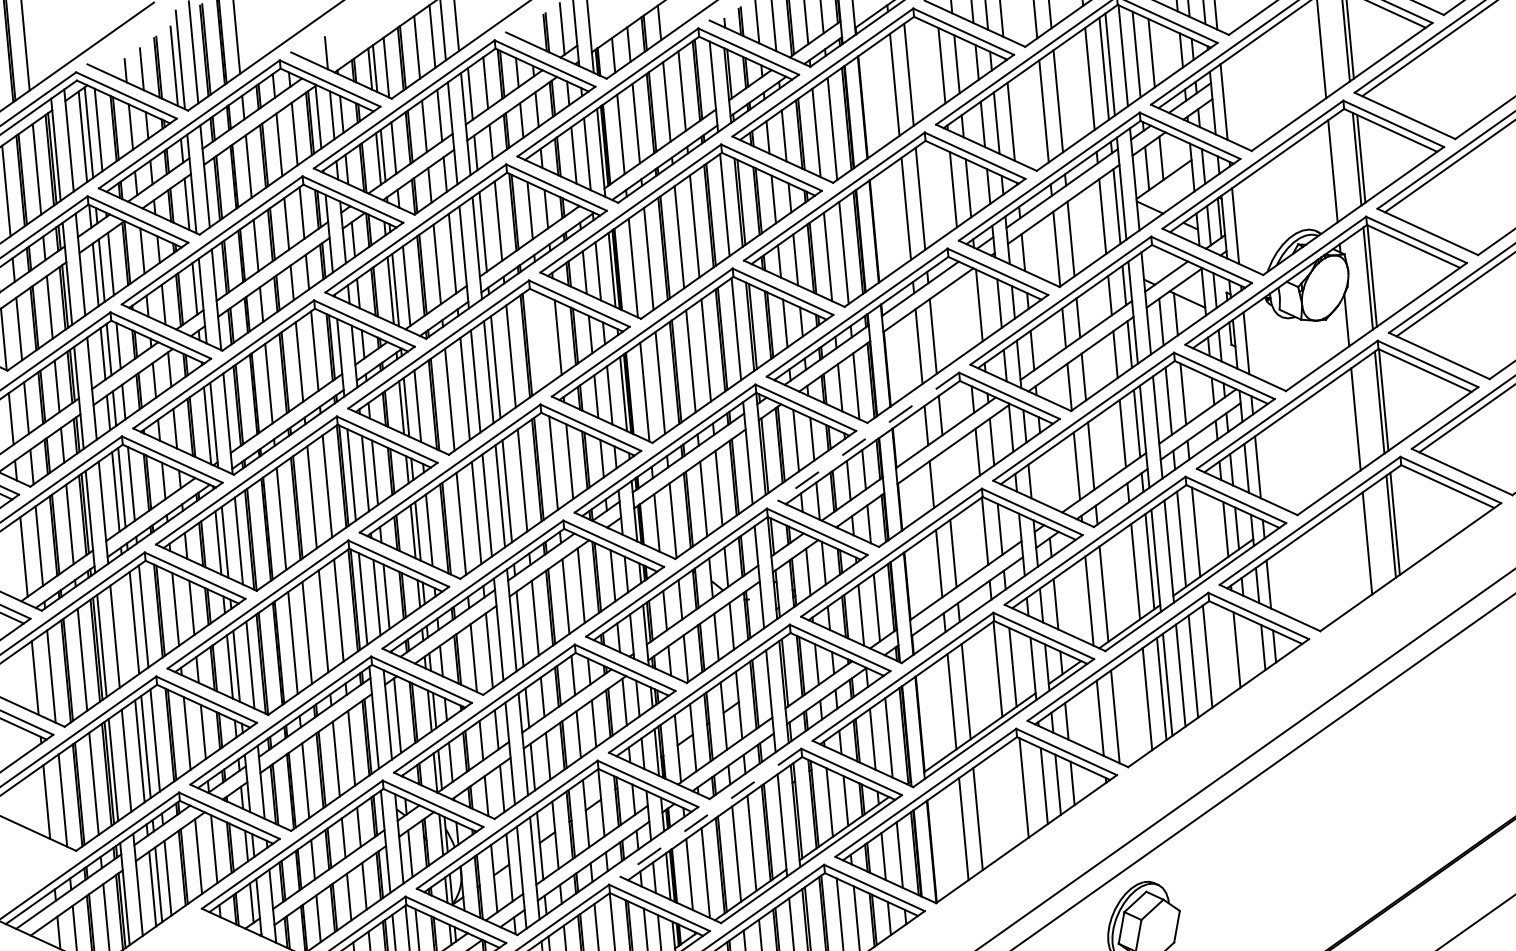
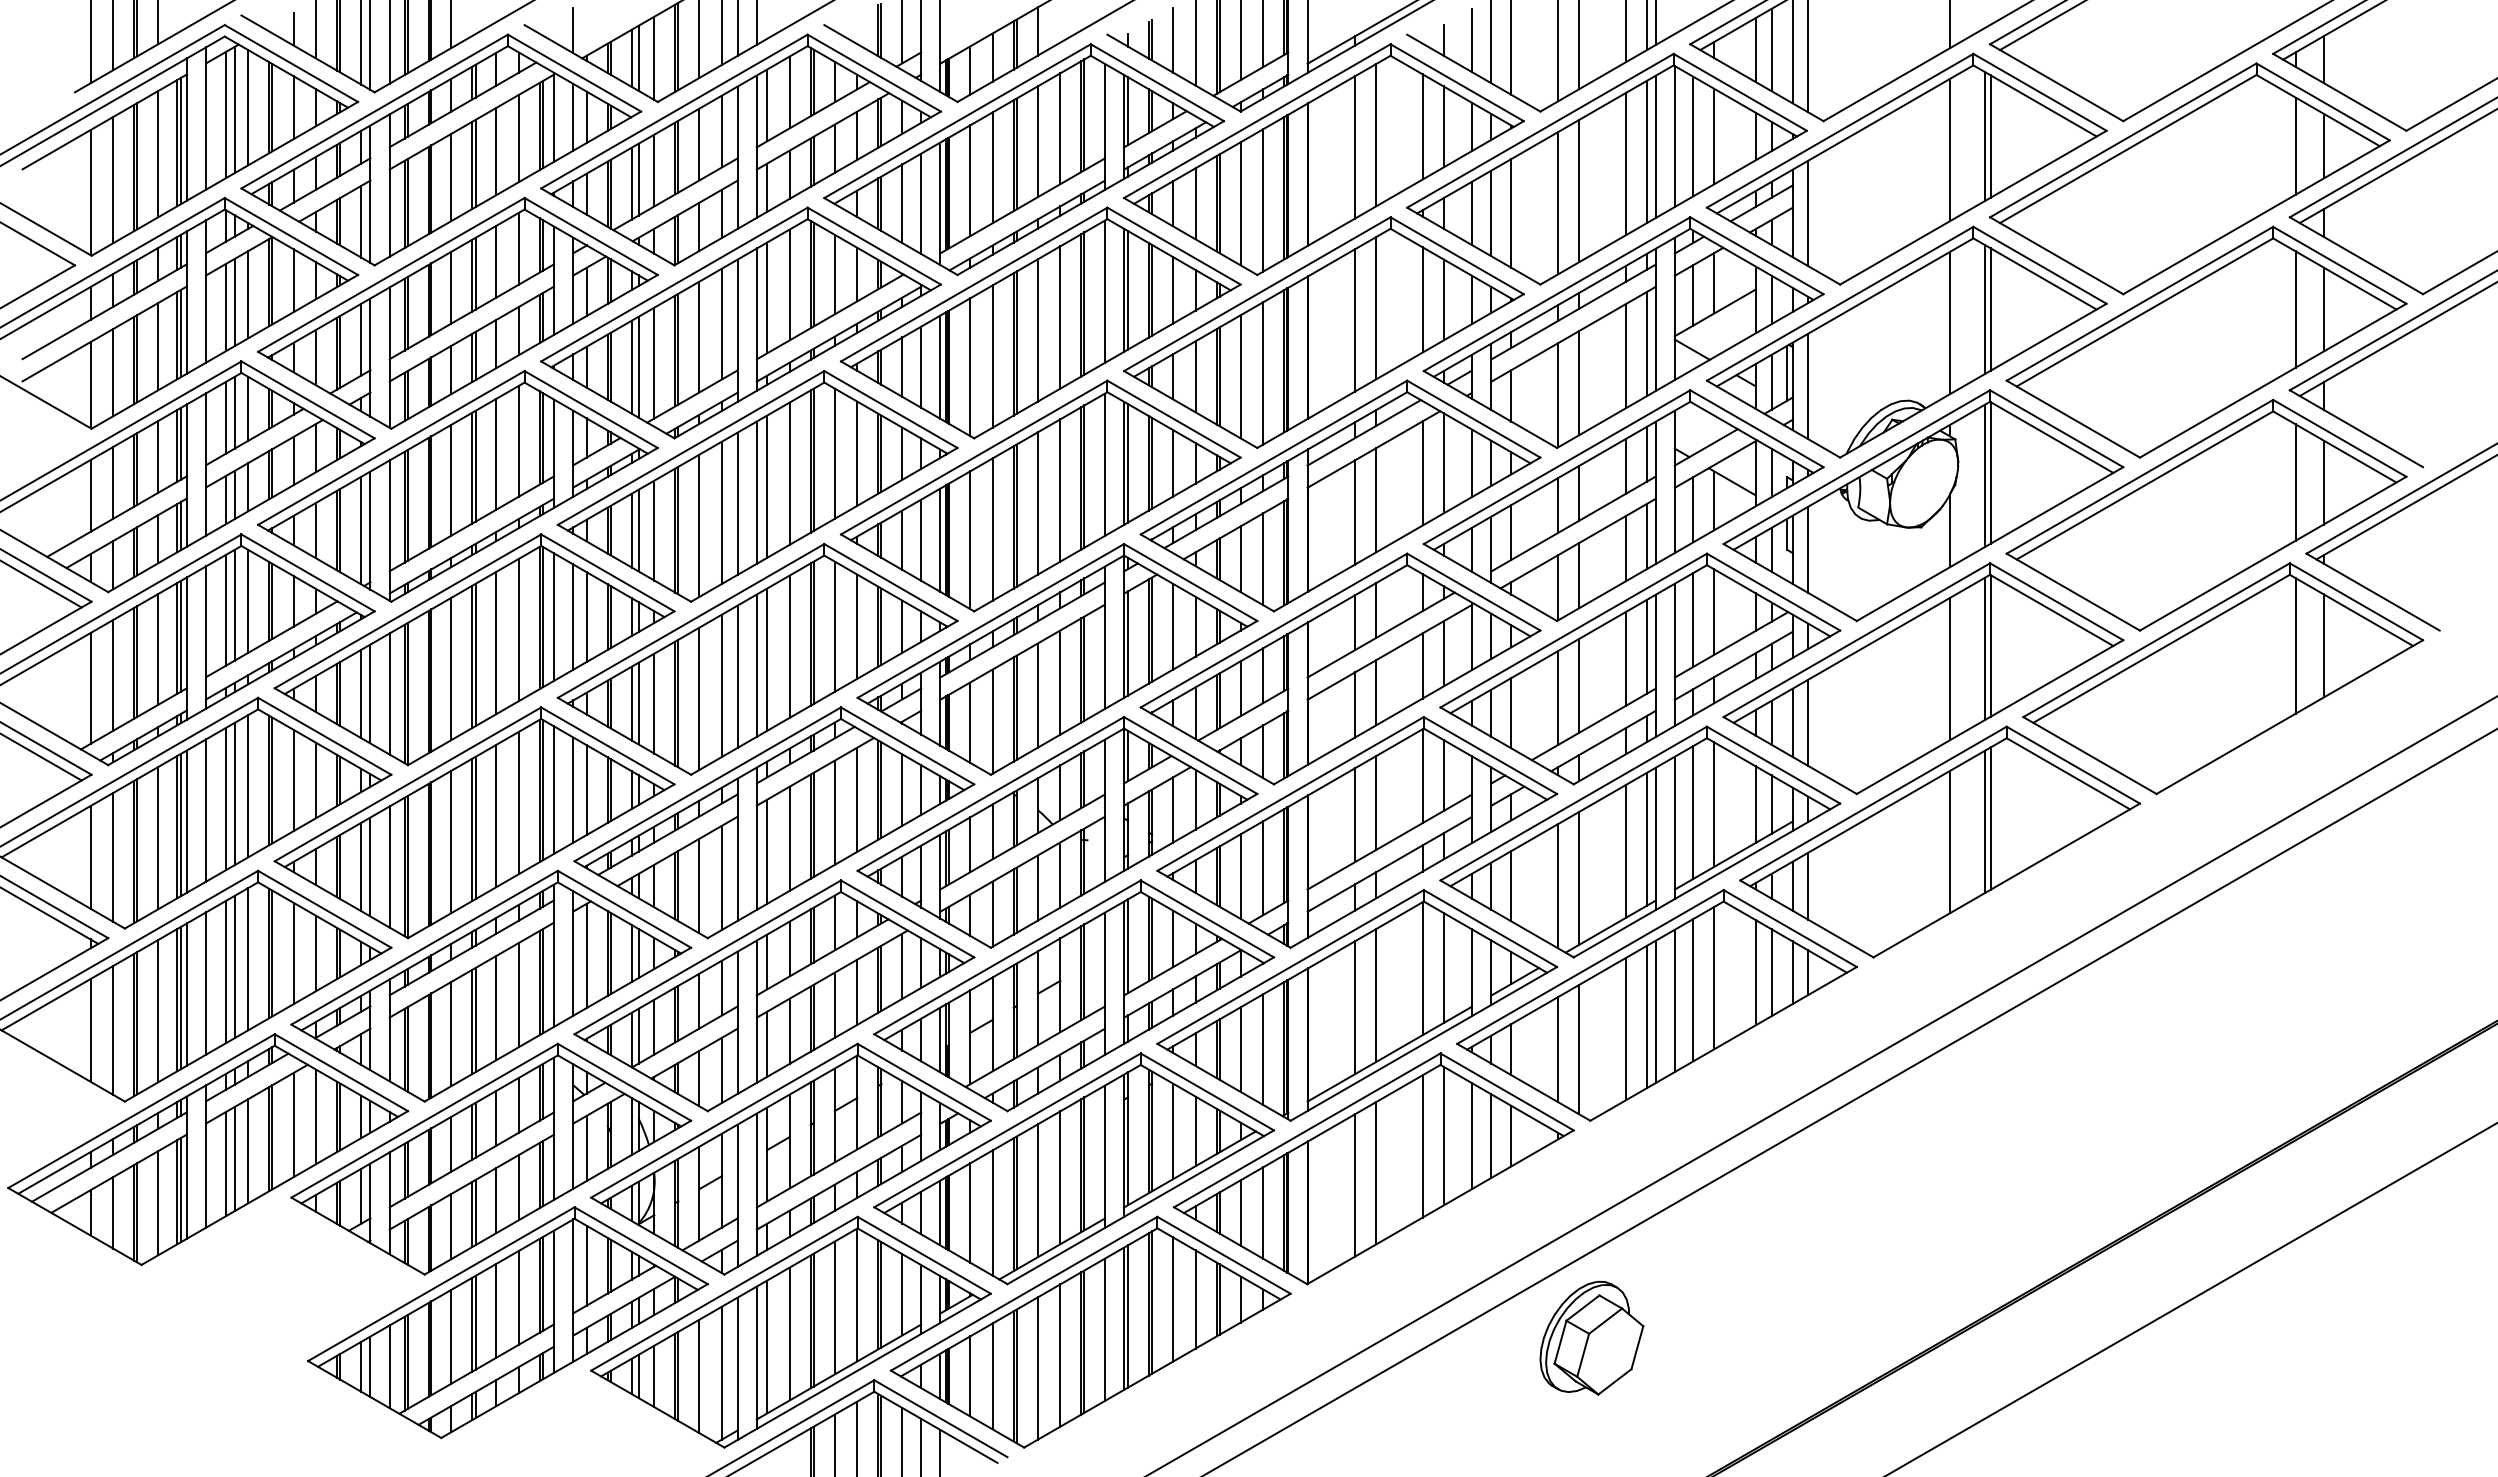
line: (964, 314) -> (1422, 473), added
line: (541, 338) -> (834, 453), added
line: (868, 436) -> (1273, 630), dashed -> solid
line: (946, 474) -> (1376, 692), added
line: (1044, 480) -> (1511, 713), added
line: (128, 627) -> (225, 799), added
line: (309, 631) -> (475, 827), added
line: (1248, 648) -> (1771, 972), added
line: (1009, 796) -> (1422, 1146), added
line: (710, 812) -> (1007, 1130), dashed -> solid

